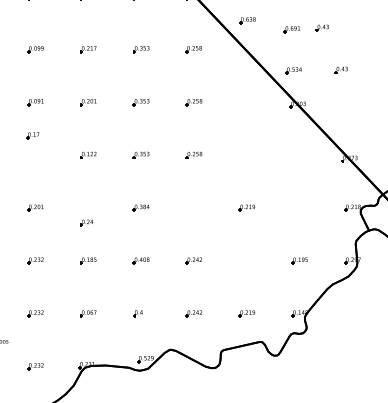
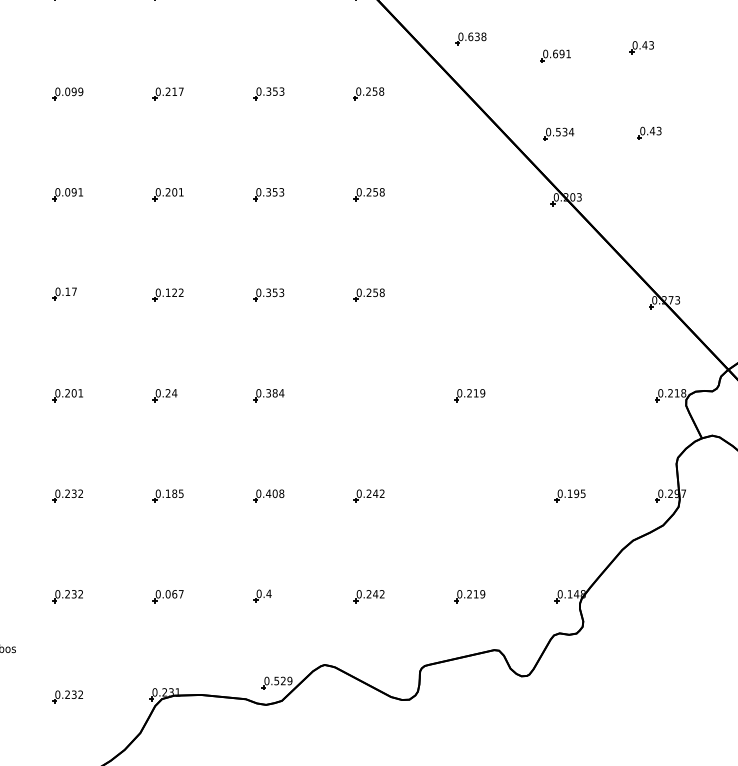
part: (321, 27) -> (640, 46), moved
part: (32, 135) -> (63, 293), moved
part: (86, 222) -> (164, 394), moved

